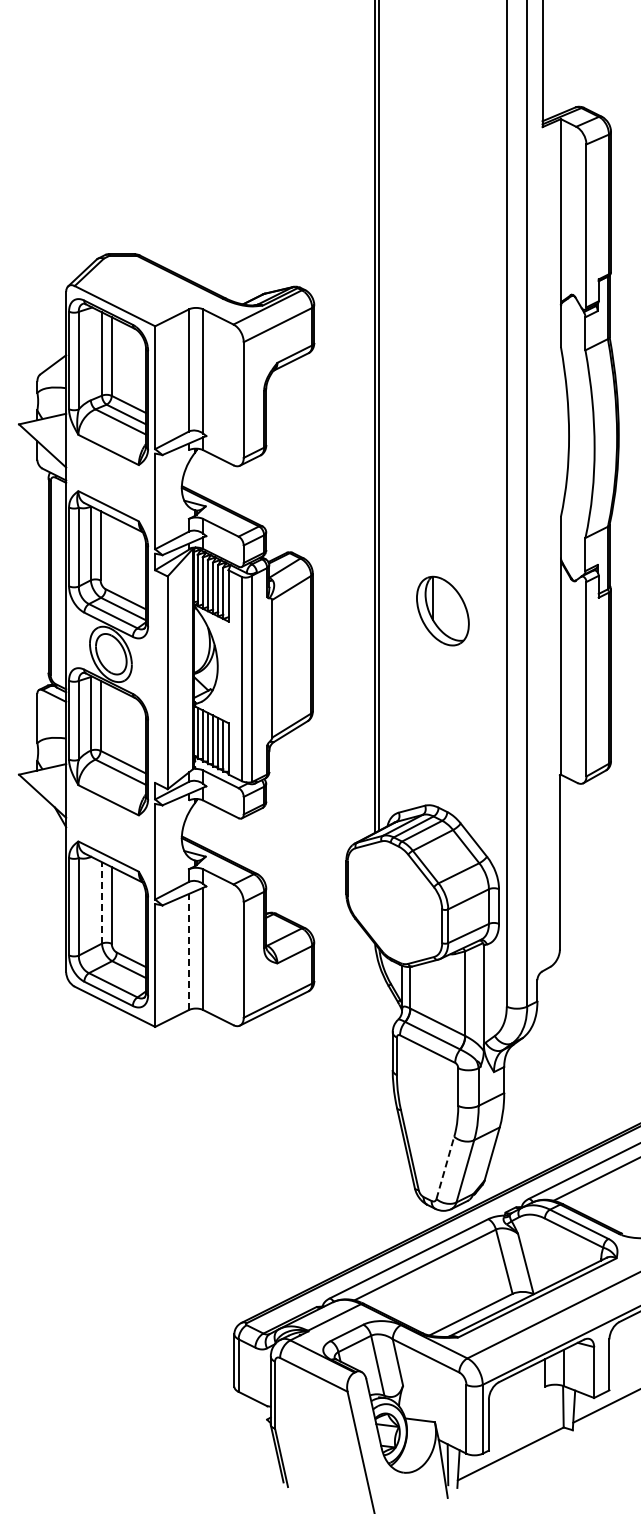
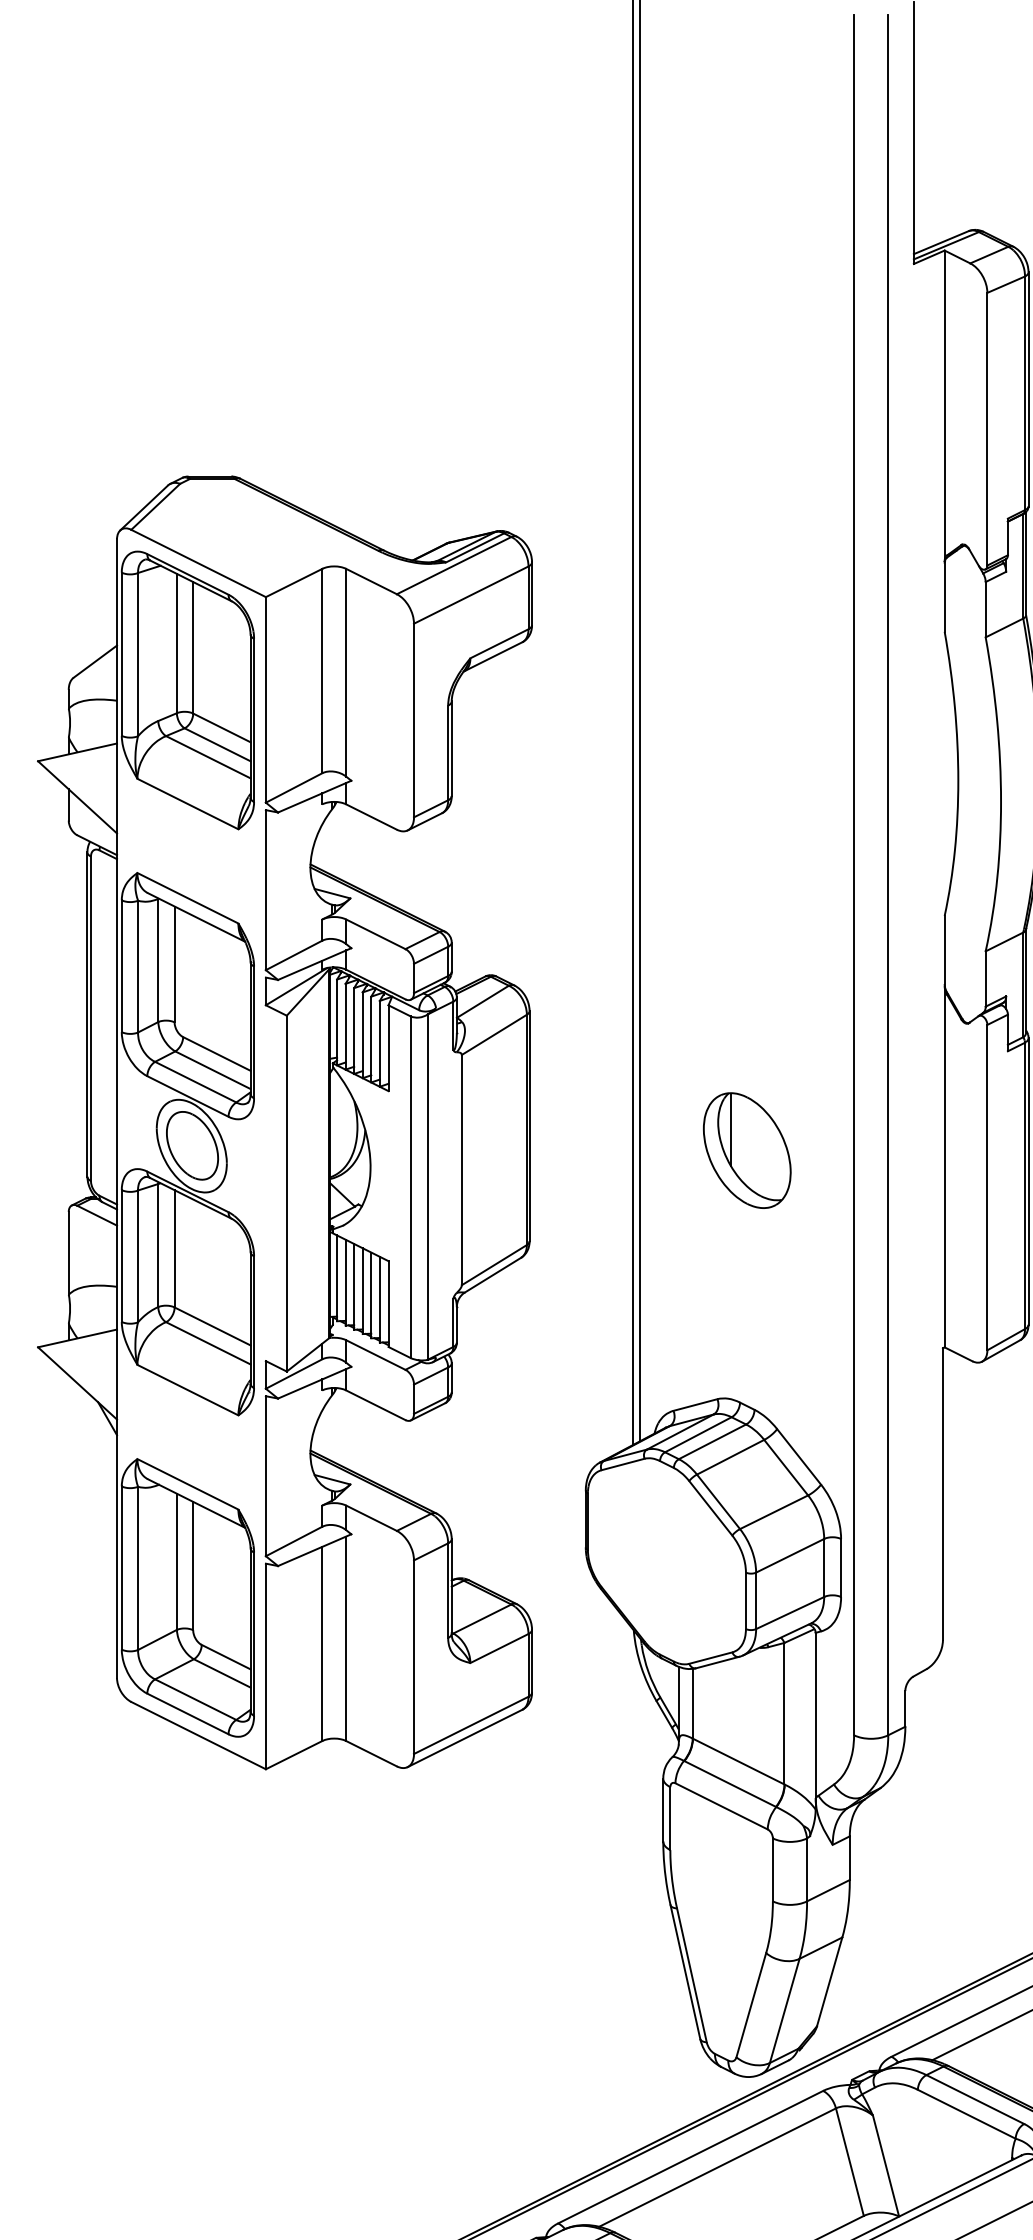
part: (442, 610) -> (746, 1149), moved
line: (102, 902) -> (177, 1561), dashed -> solid
line: (188, 951) -> (321, 1643), dashed -> solid
line: (445, 1167) -> (751, 2004), dashed -> solid

